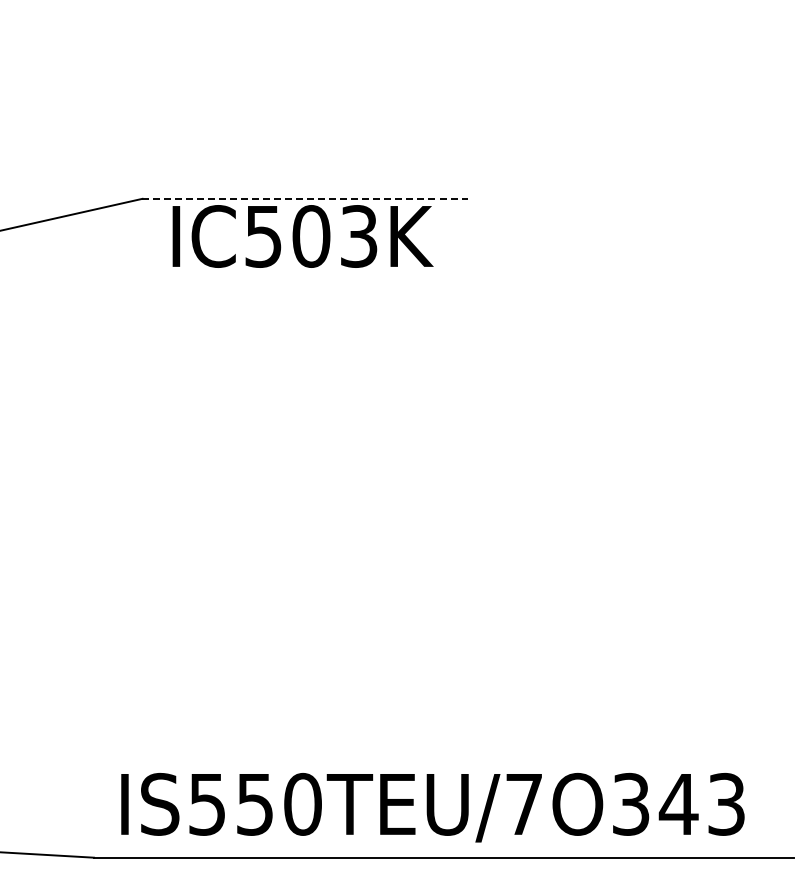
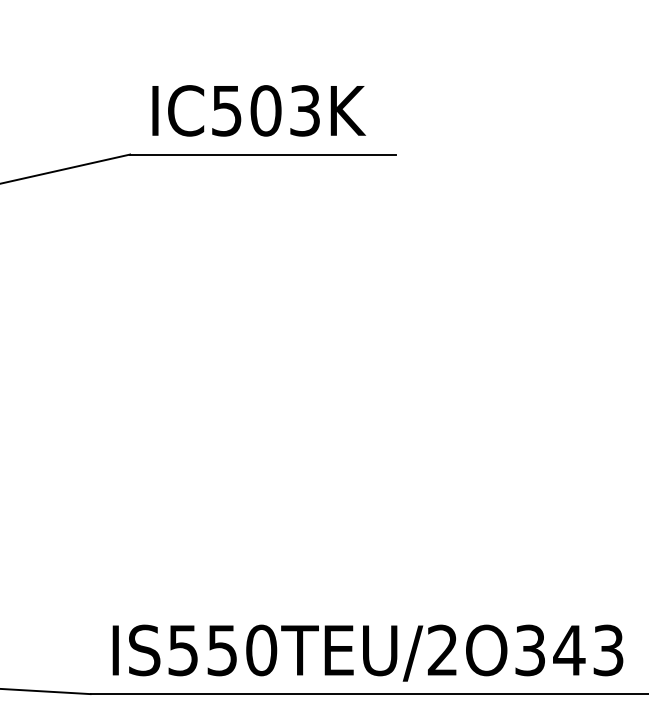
line: (305, 198) -> (263, 154), dashed -> solid
text: (302, 236) -> (258, 110), moved
text: (523, 803) -> (442, 649), IS550TEU/7O343 -> IS550TEU/2O343

